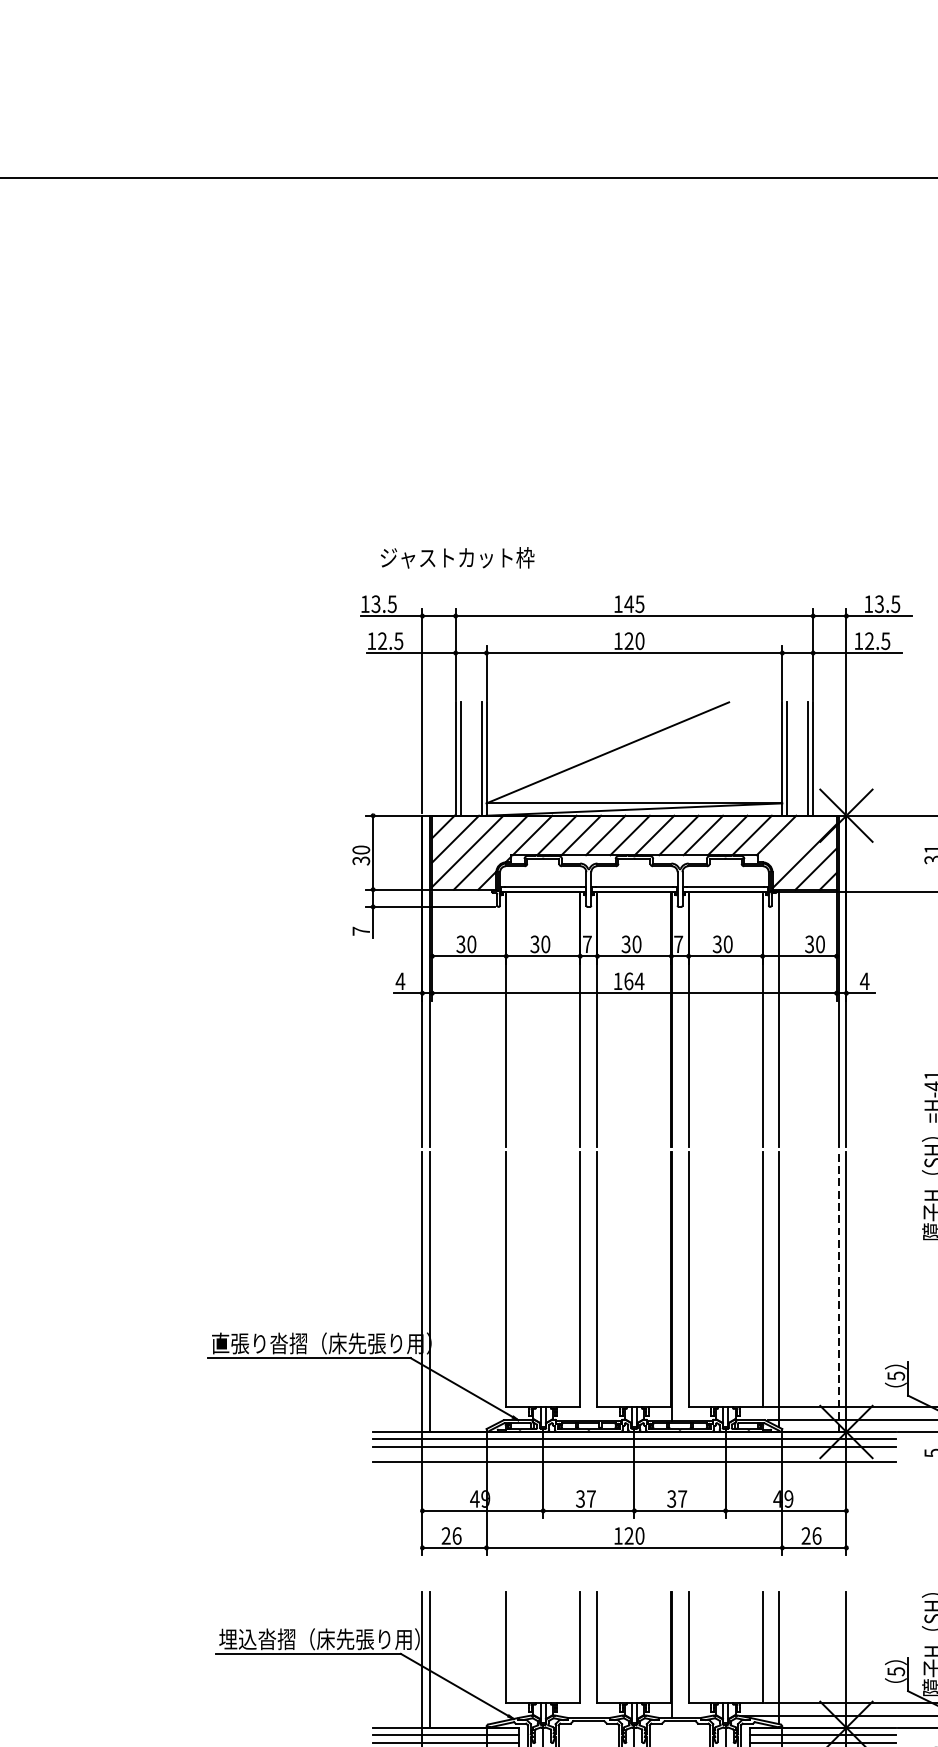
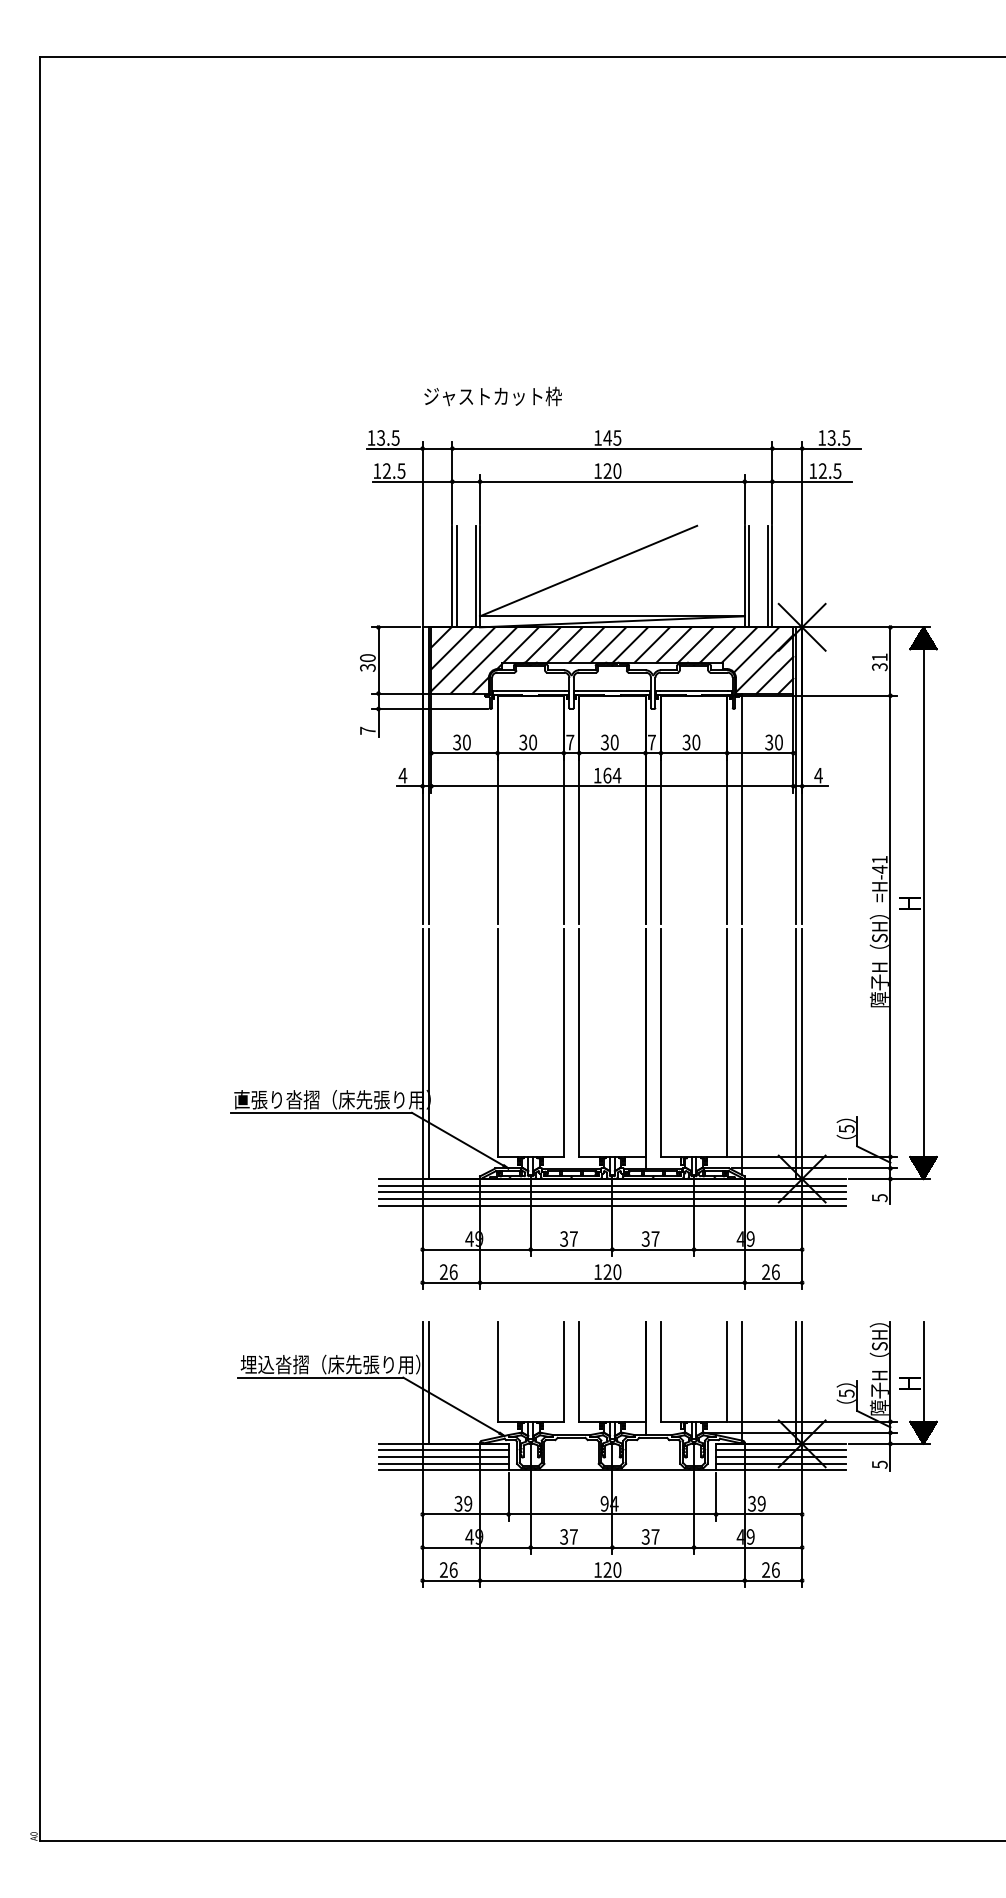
text: (456, 557) -> (492, 396), moved
line: (795, 840) -> (756, 649), added
line: (838, 1291) -> (795, 1053), dashed -> solid
line: (634, 1453) -> (612, 1198), added
line: (838, 1659) -> (795, 1382), added

